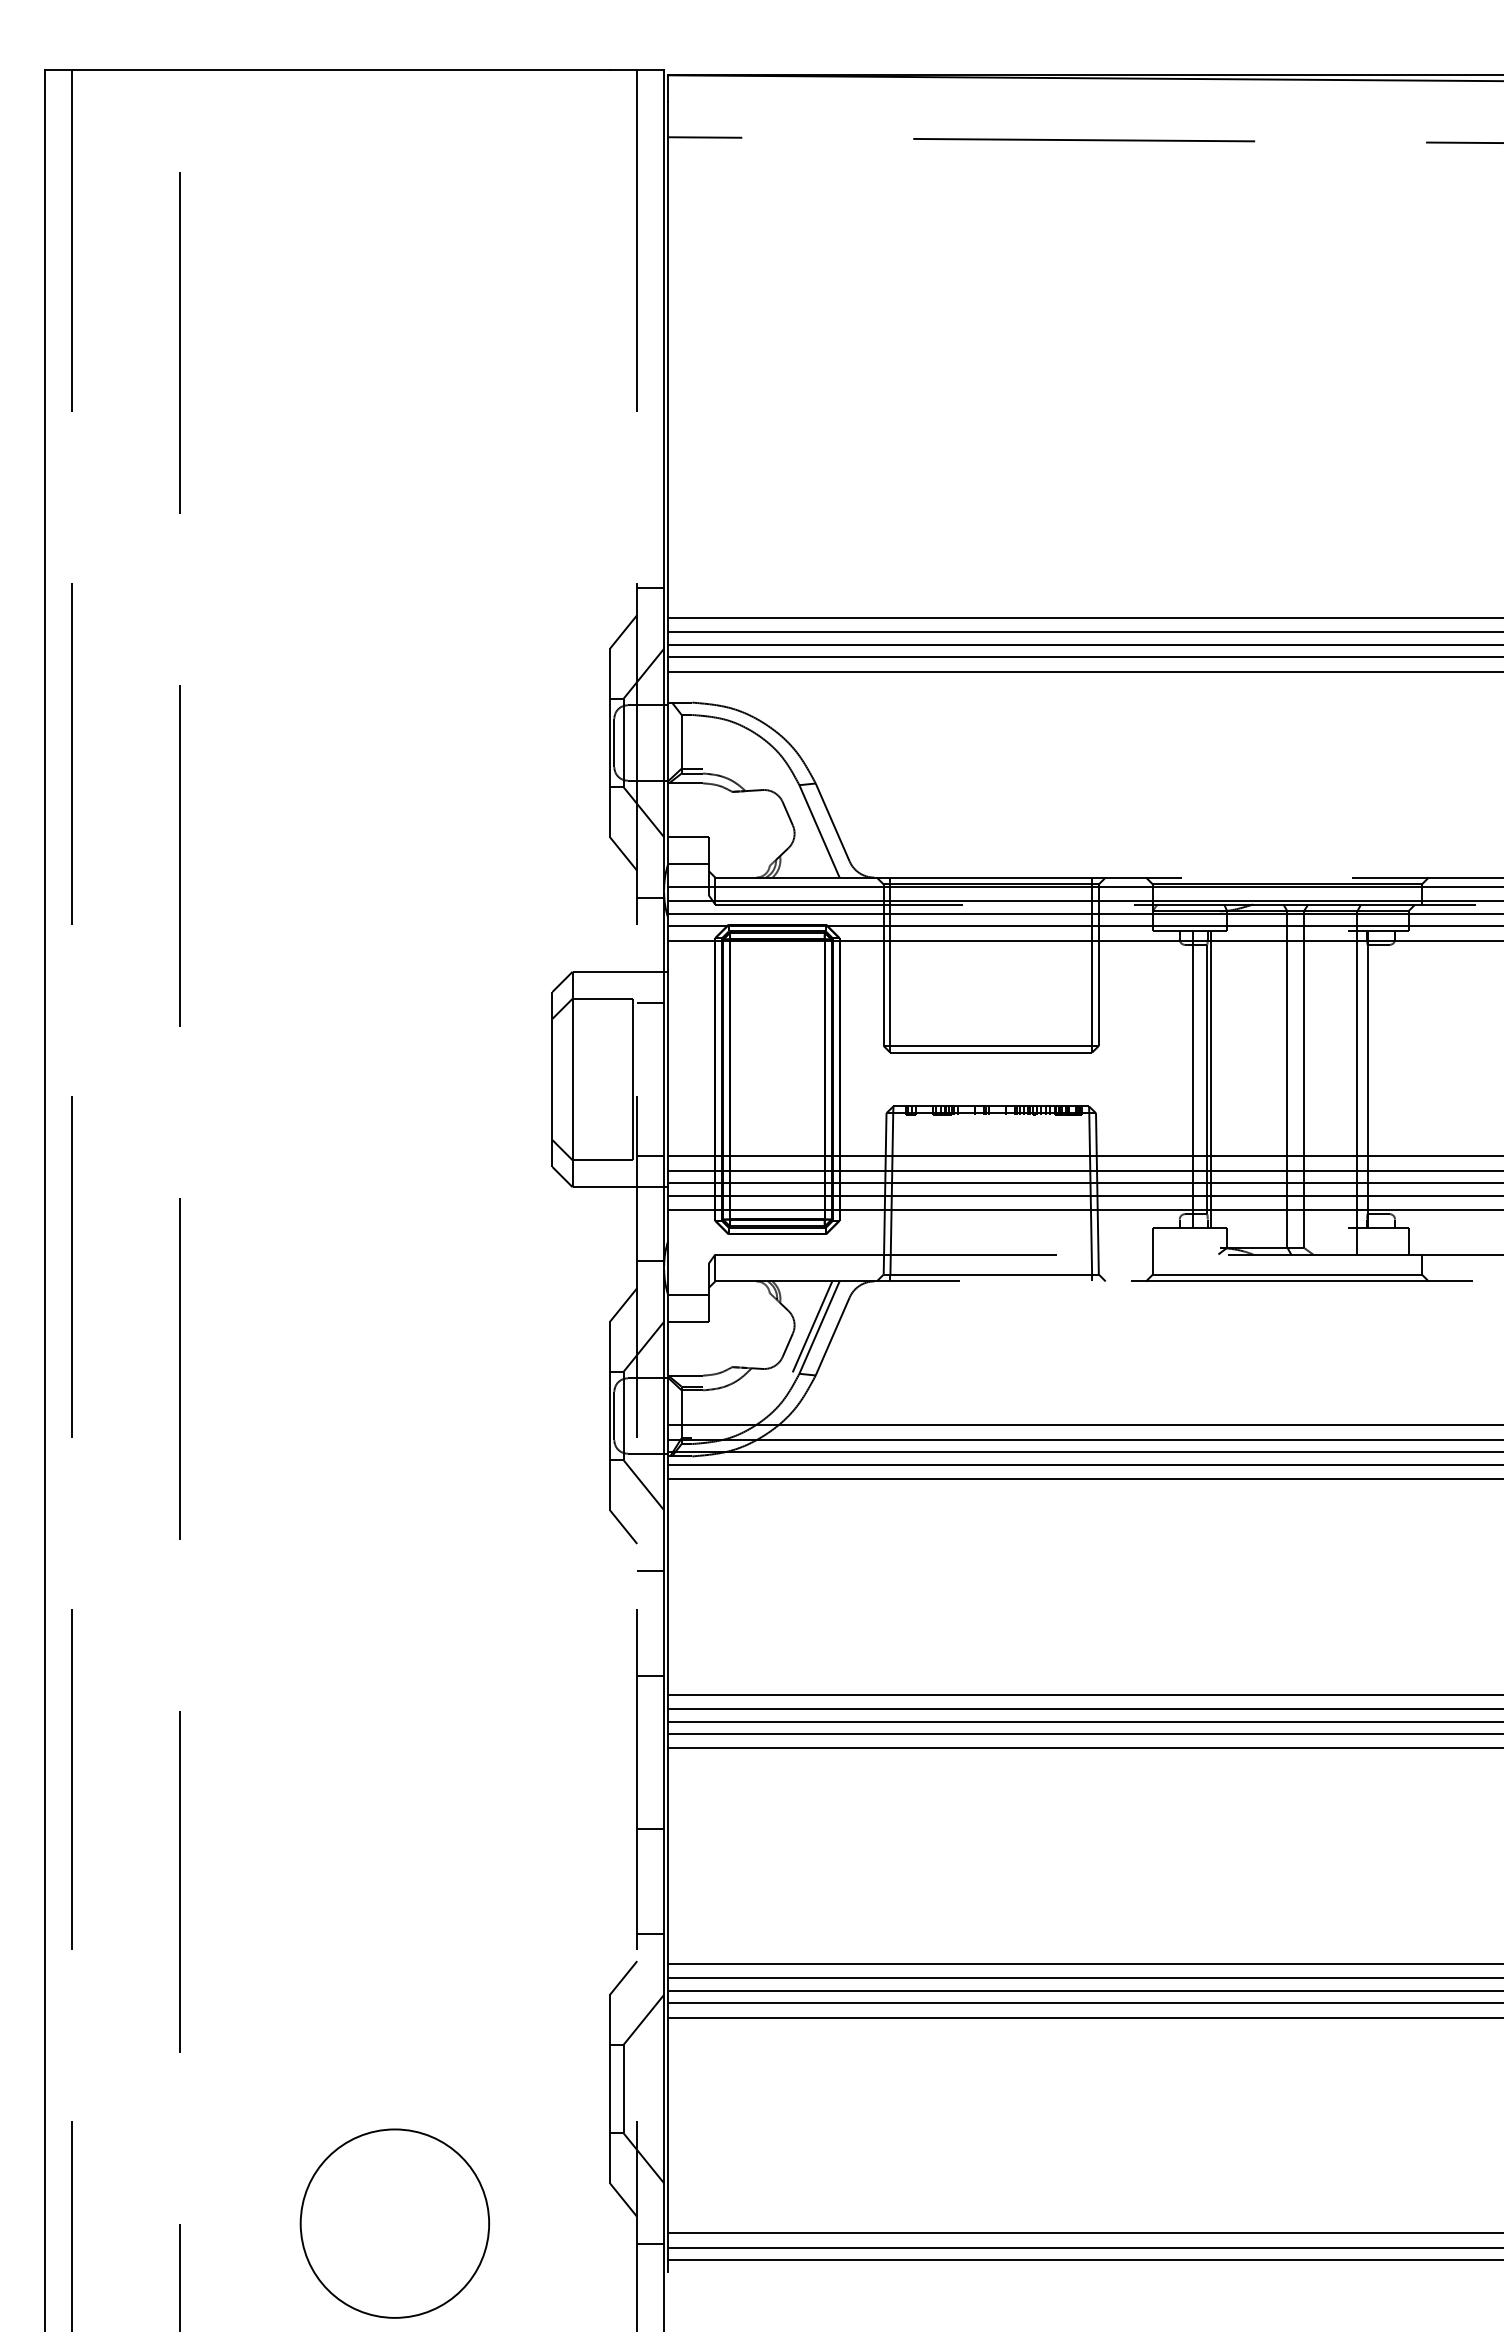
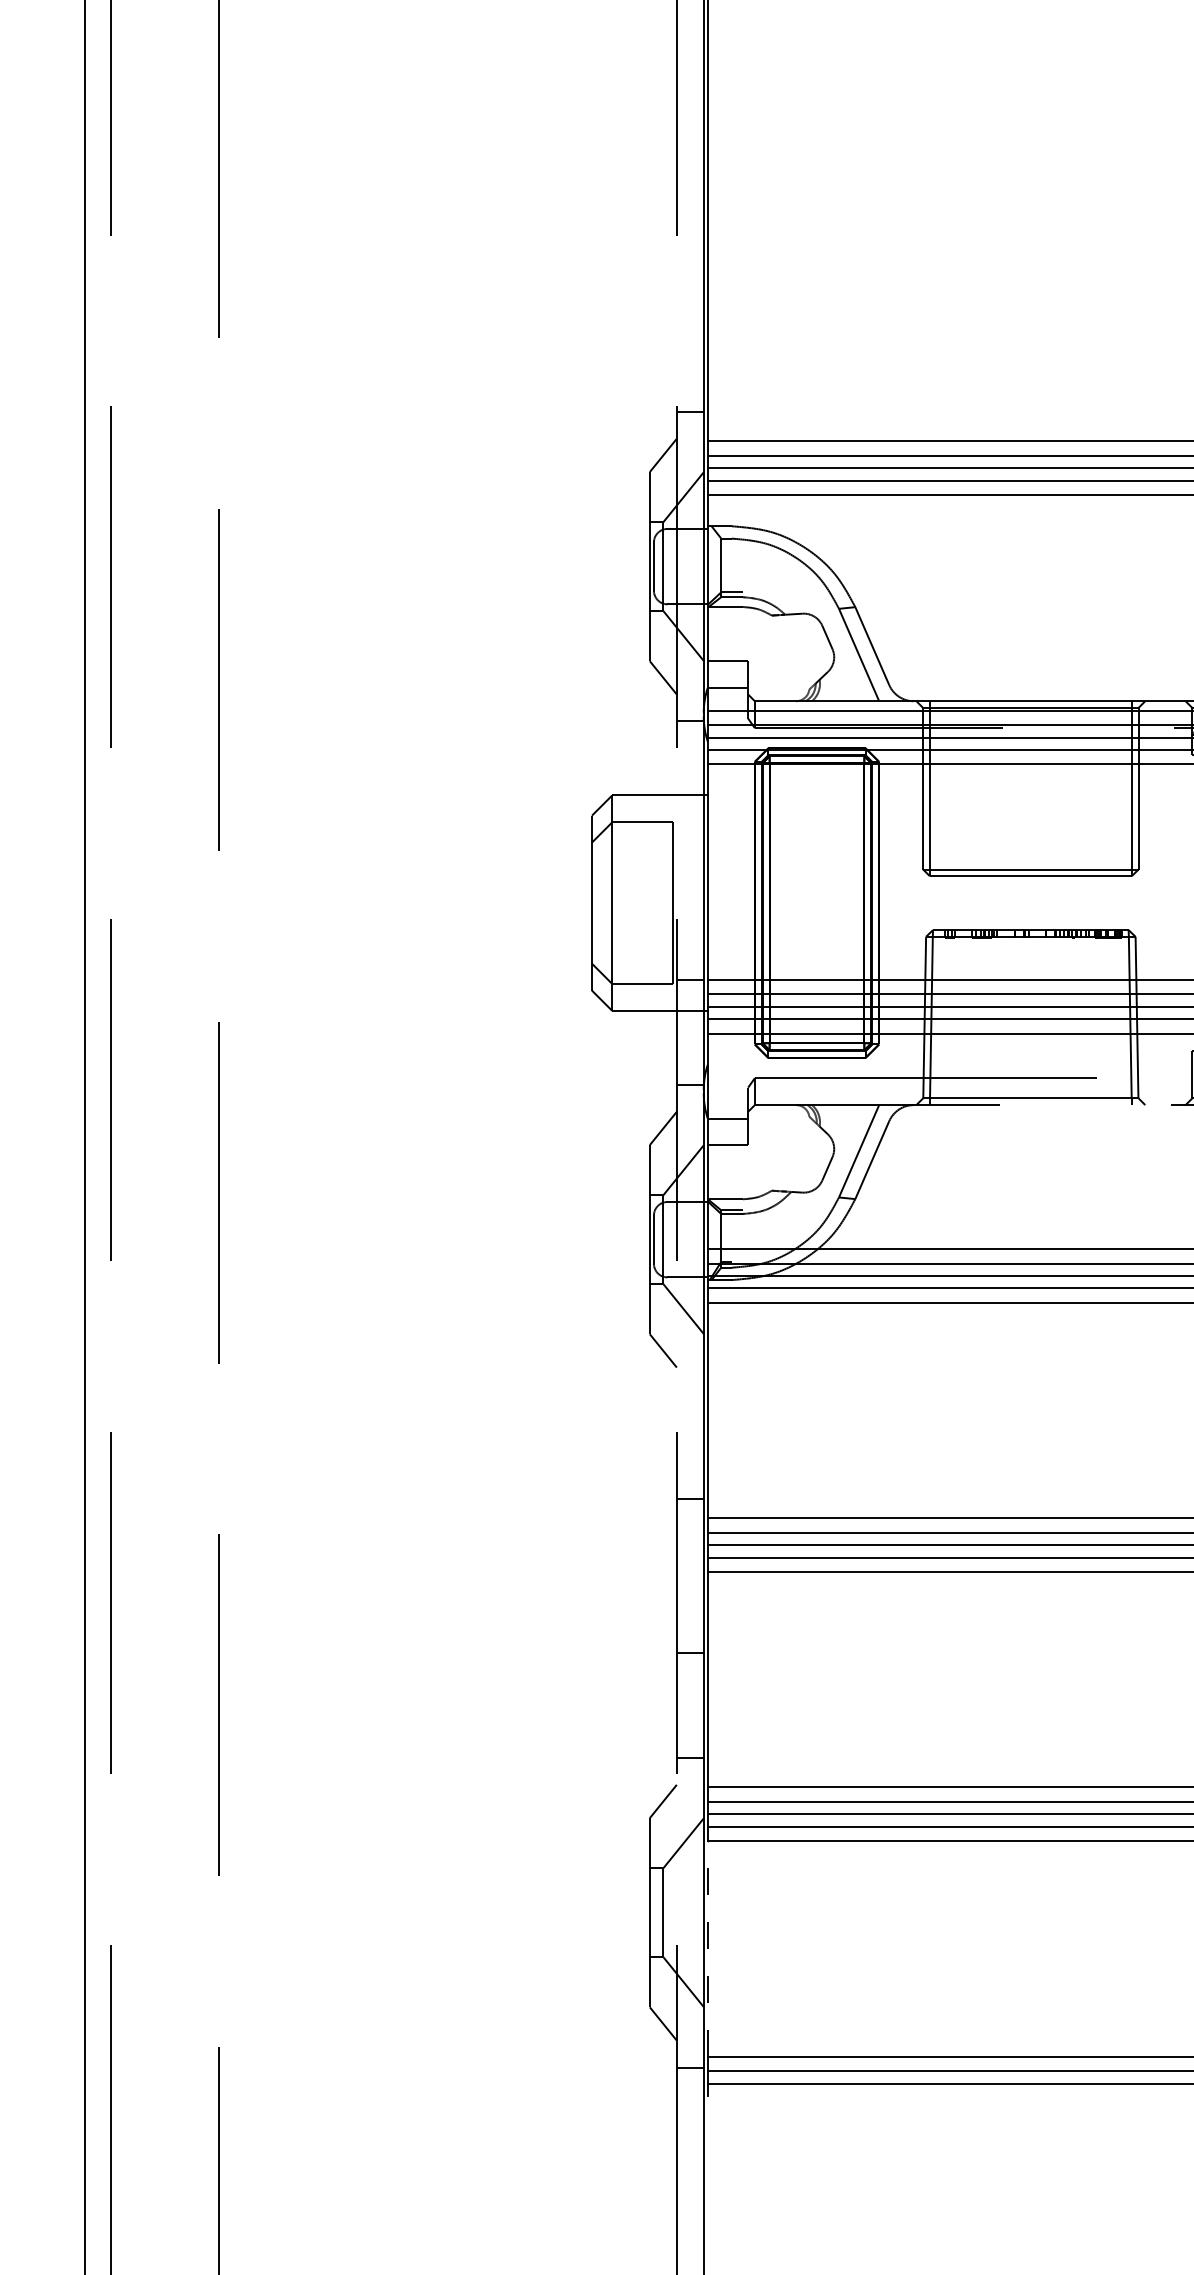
line: (650, 1002) -> (690, 826), removed
line: (812, 1326) -> (852, 1150), removed
line: (650, 1570) -> (690, 1394), removed
line: (668, 2125) -> (708, 1949), solid -> dashed
circle: (394, 2223) -> (434, 2047), removed

